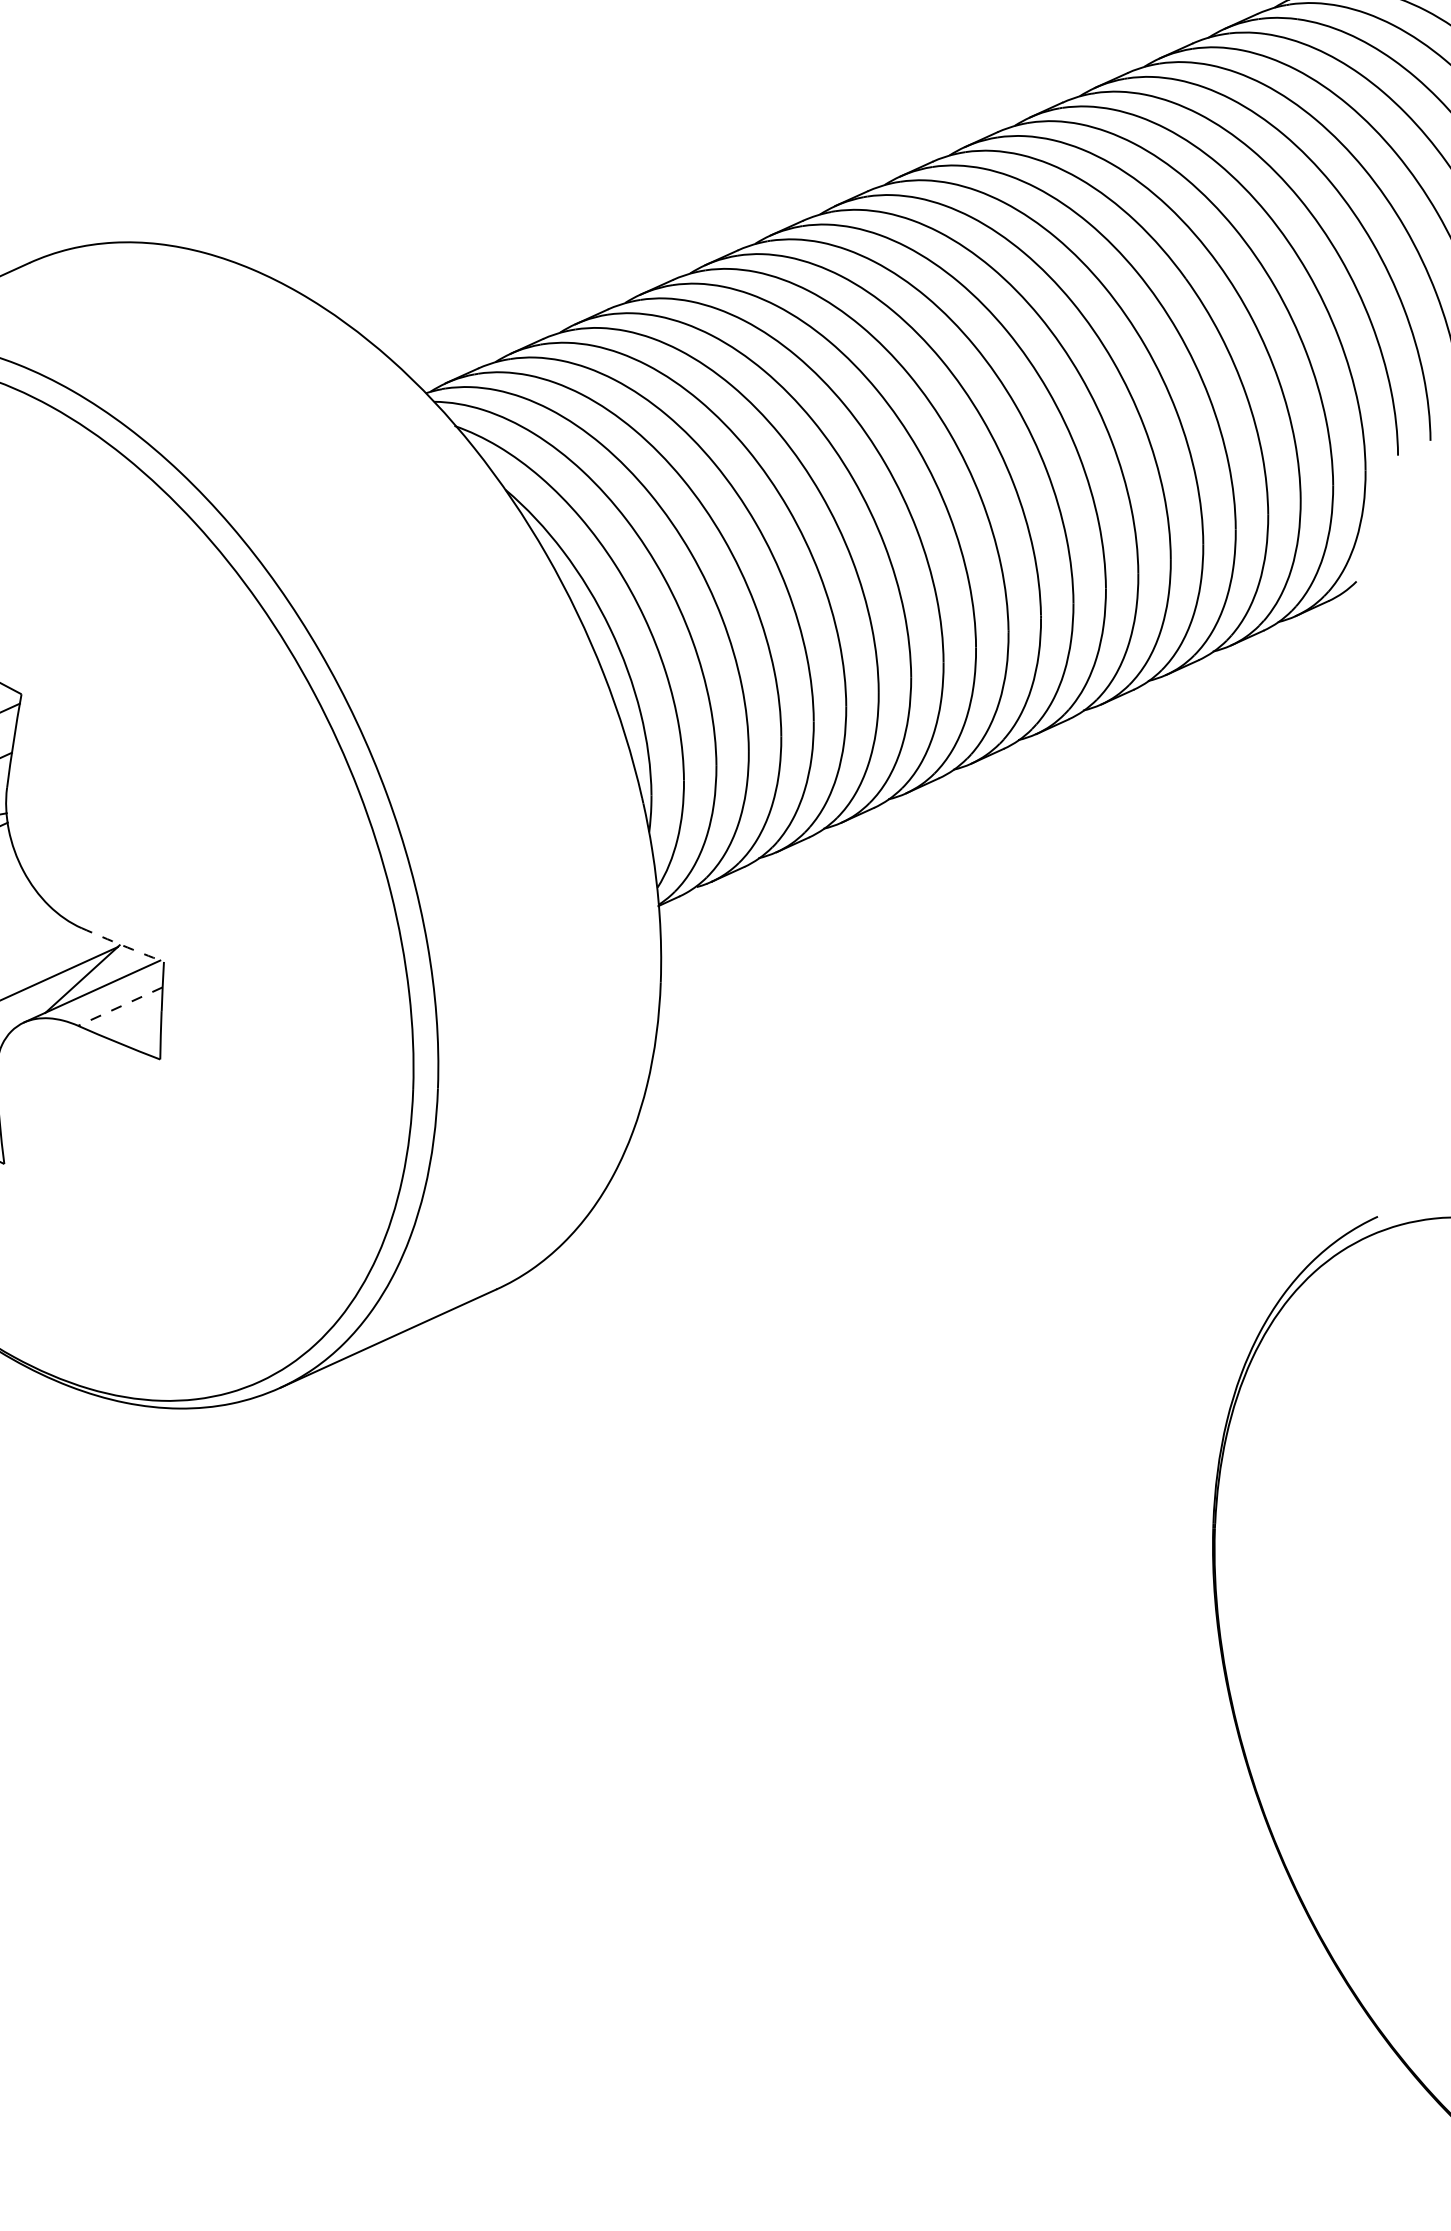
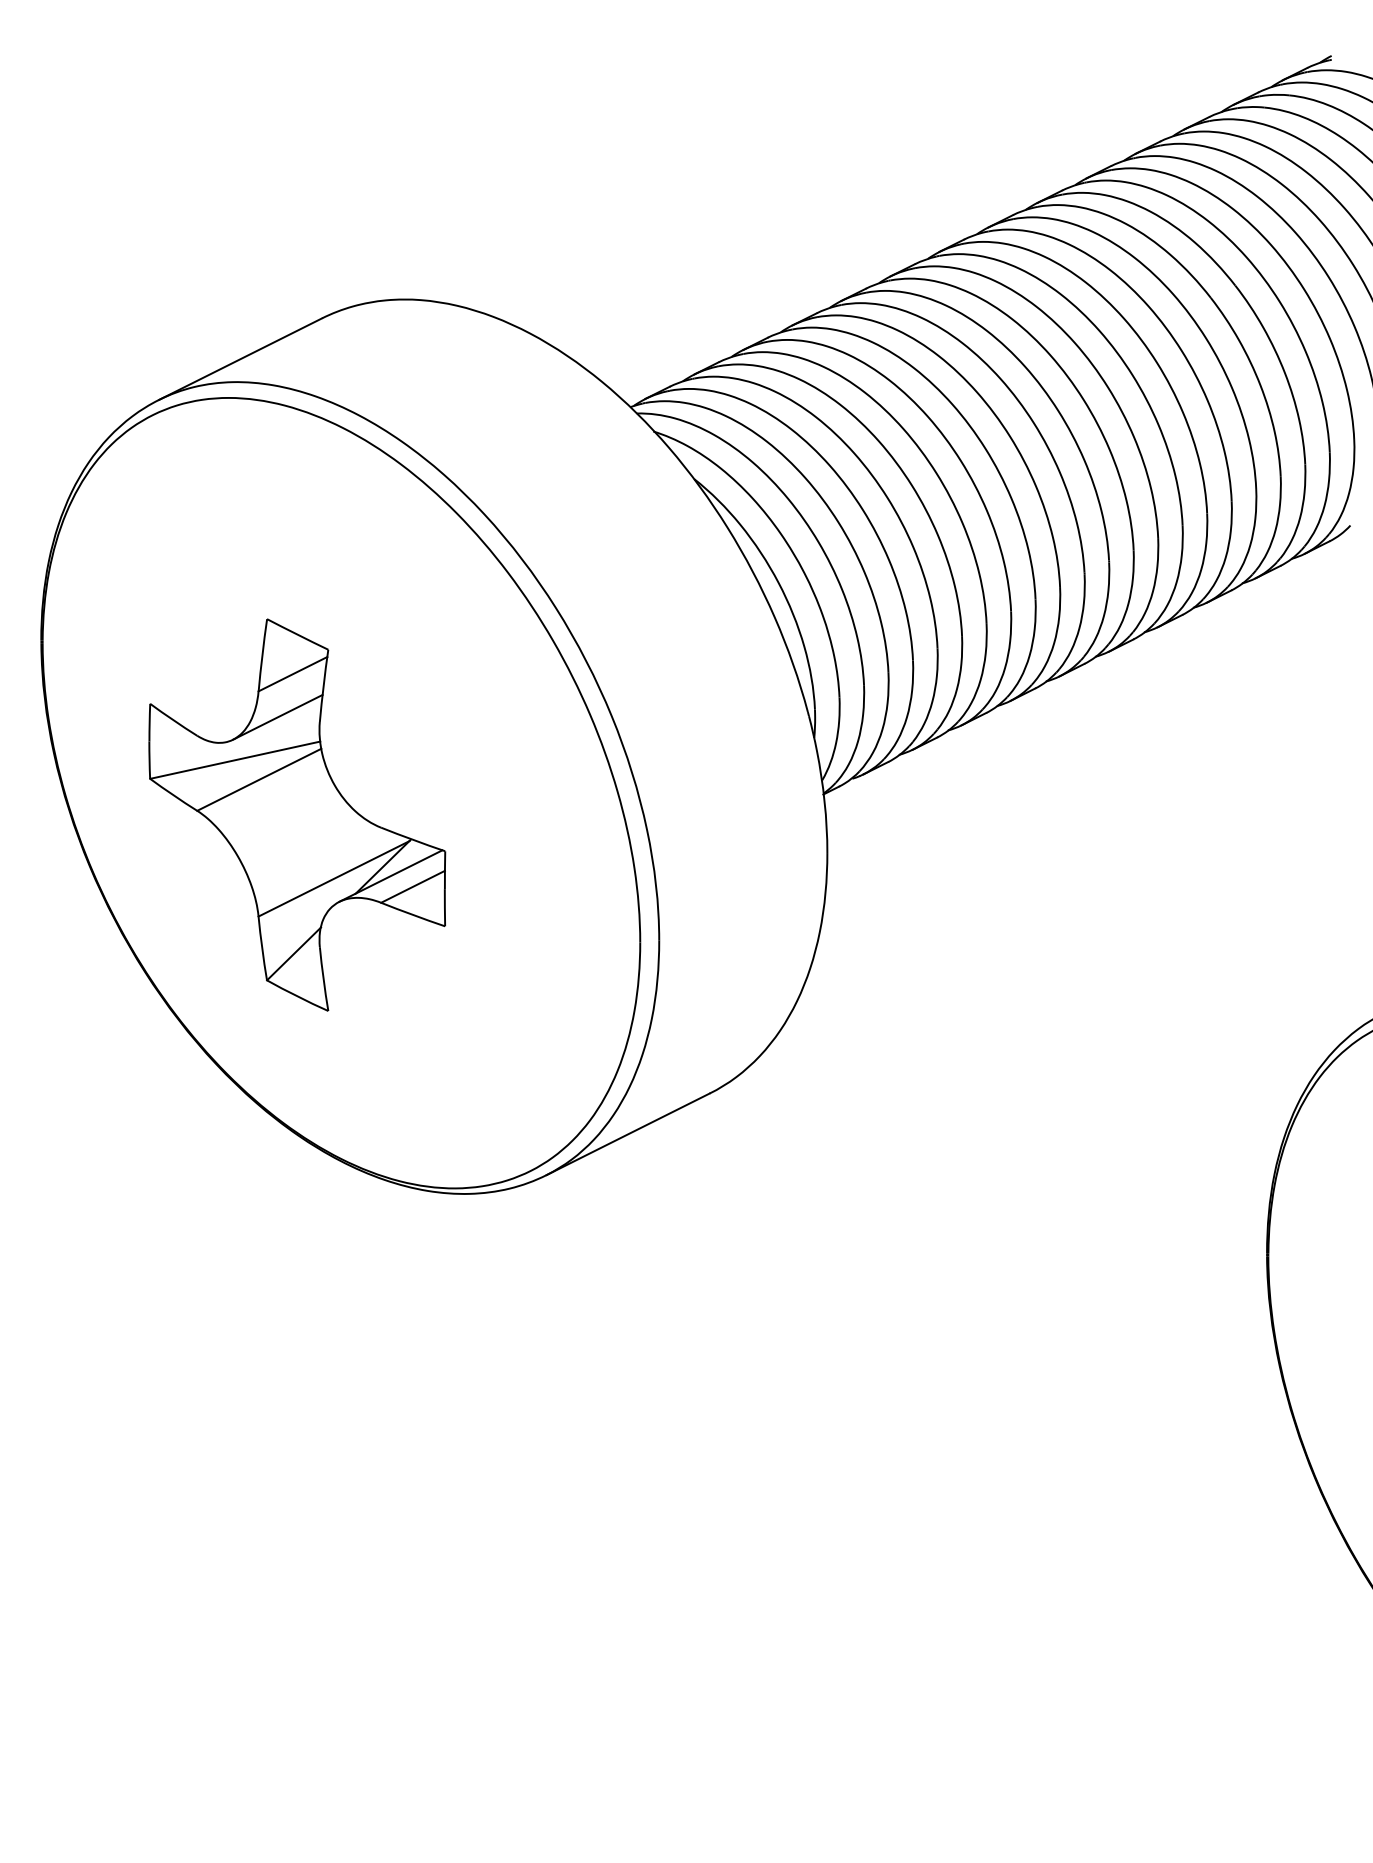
arc: (123, 945) -> (413, 839), dashed -> solid
line: (121, 1006) -> (413, 886), dashed -> solid

